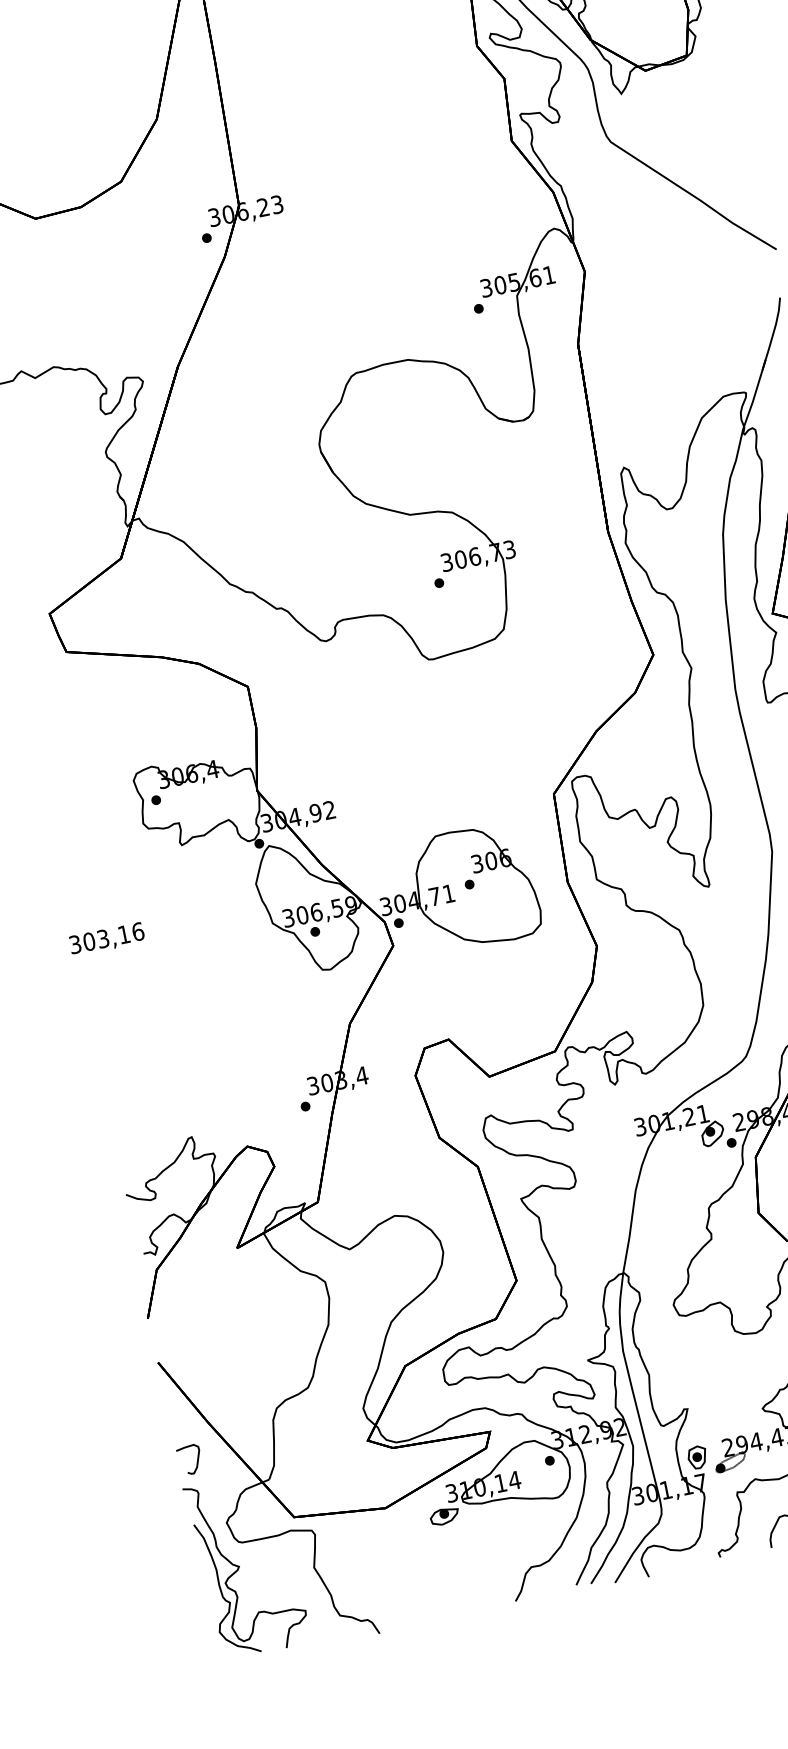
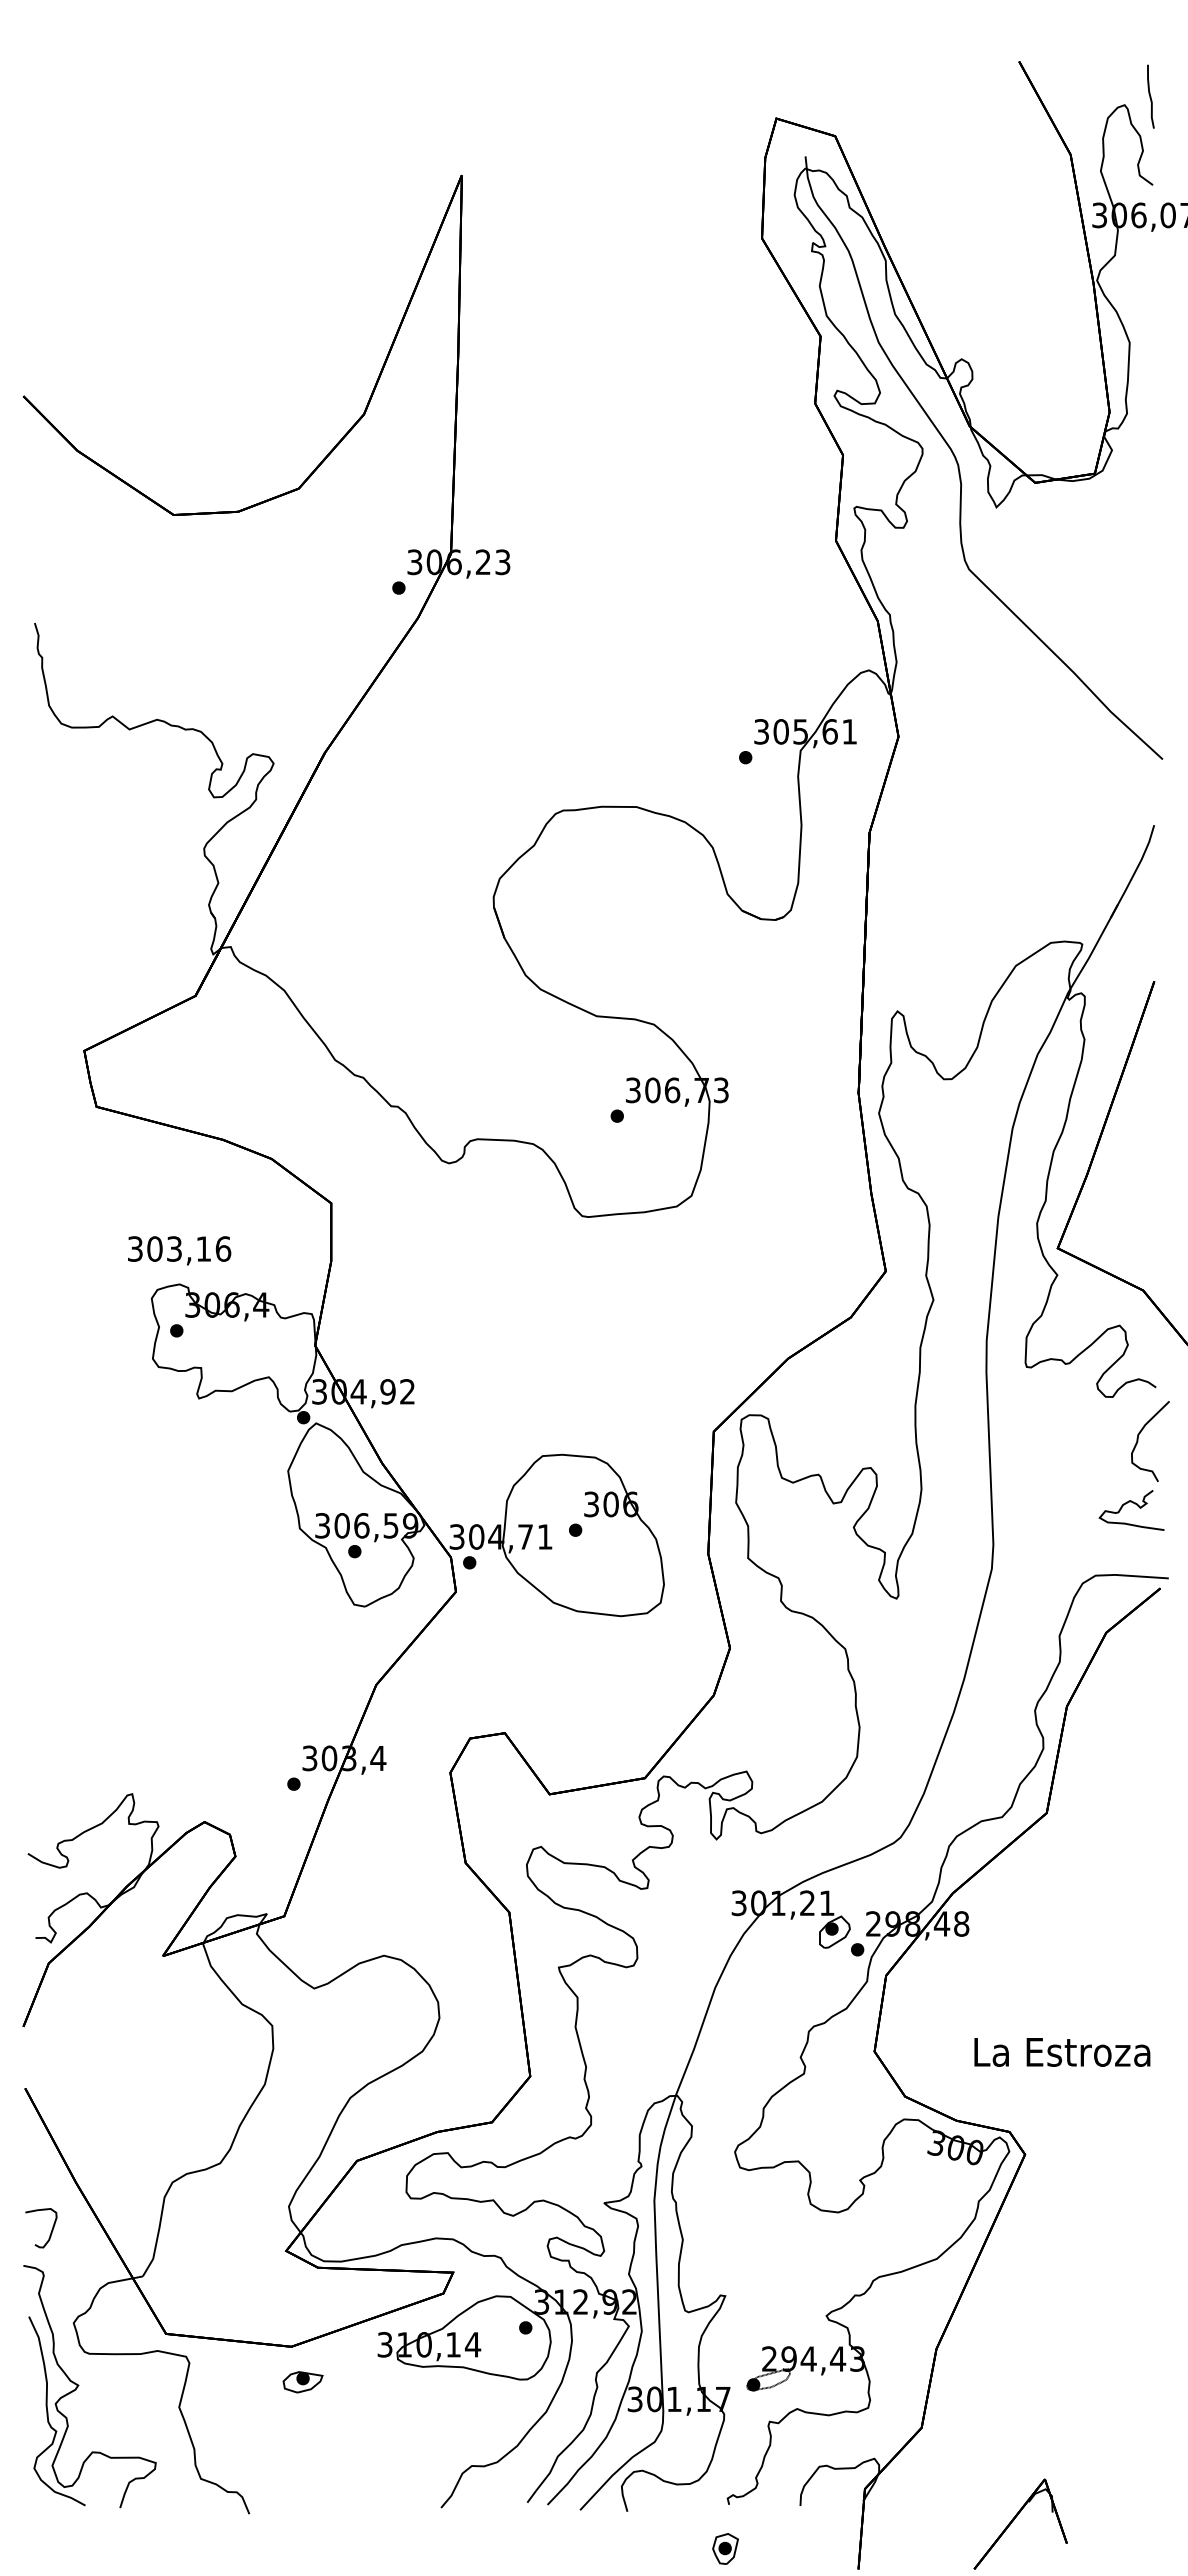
text: (107, 939) -> (179, 1250), moved
part: (697, 1457) -> (725, 2548), moved
part: (444, 1516) -> (302, 2382), moved

